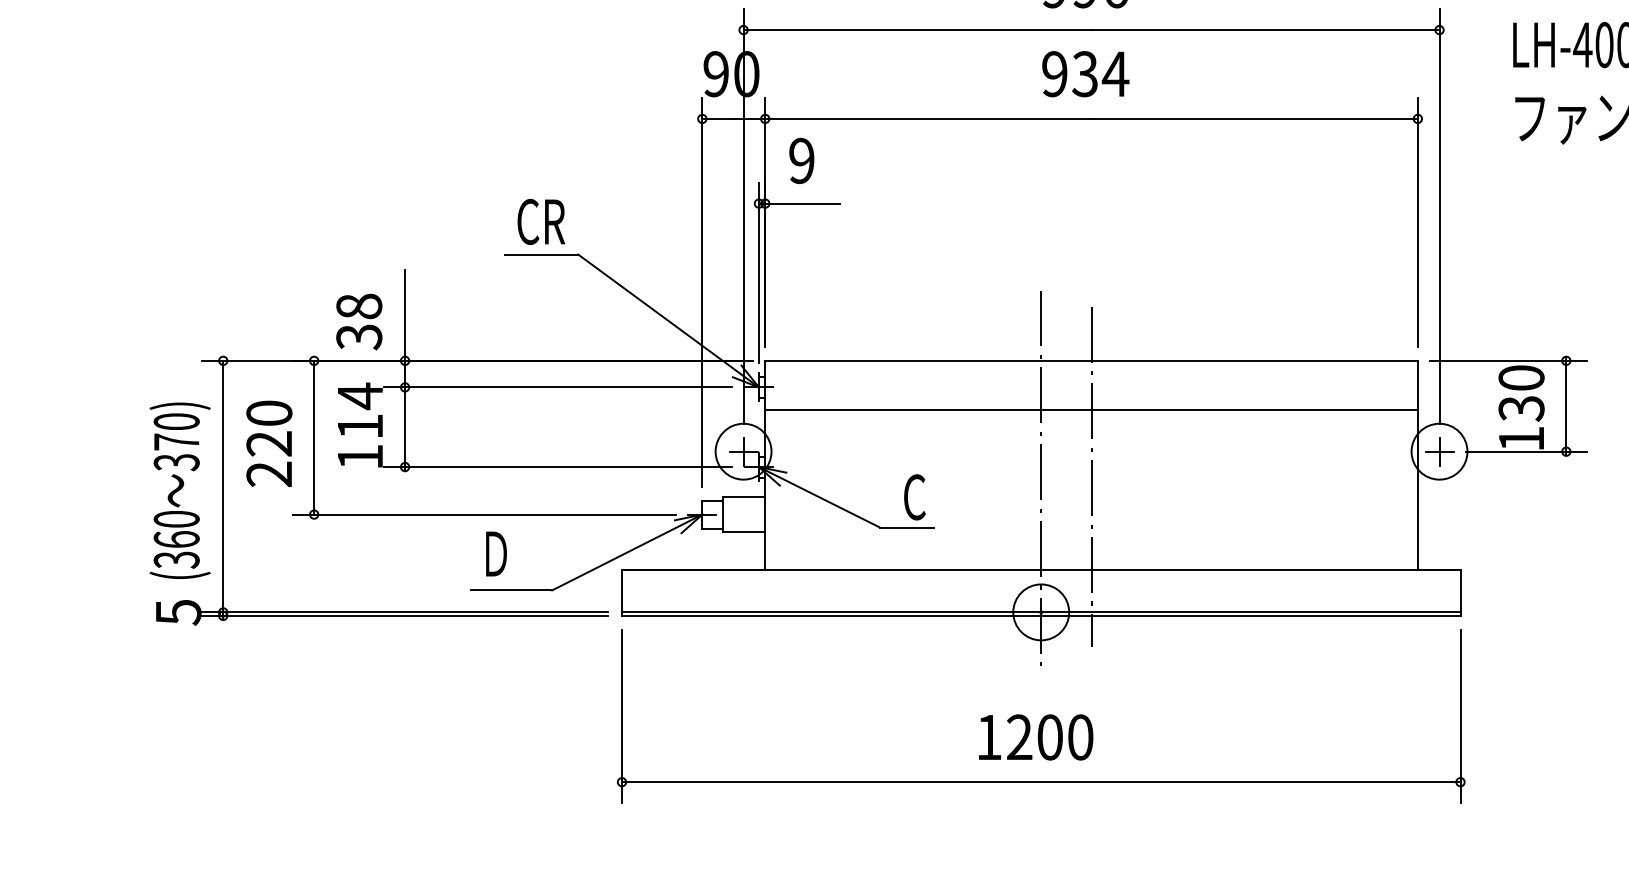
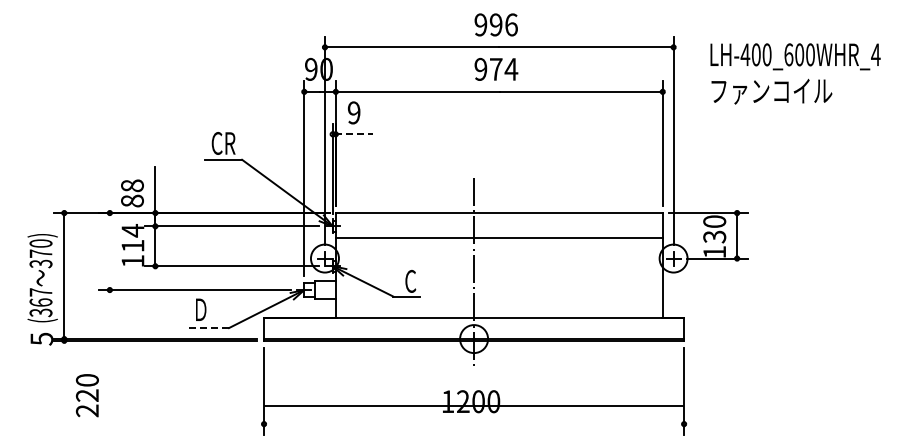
text: (1083, 72) -> (495, 68), 934 -> 974
line: (802, 204) -> (354, 134), solid -> dashed
text: (359, 335) -> (132, 200), 38 -> 88
line: (313, 437) -> (109, 251), removed
text: (269, 443) -> (87, 395), moved
line: (1091, 475) -> (499, 270), removed
text: (175, 519) -> (40, 292), (360 -> (367
line: (513, 591) -> (209, 328), solid -> dashed
line: (1040, 782) -> (473, 406), moved

